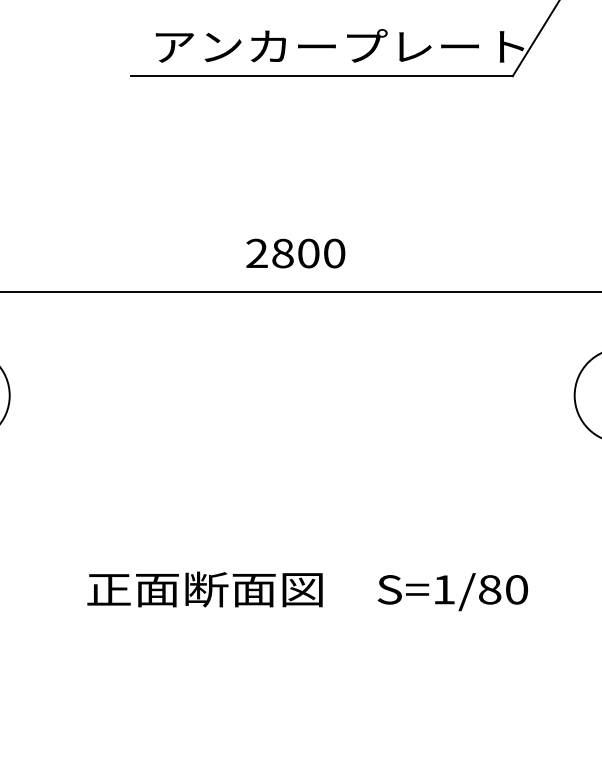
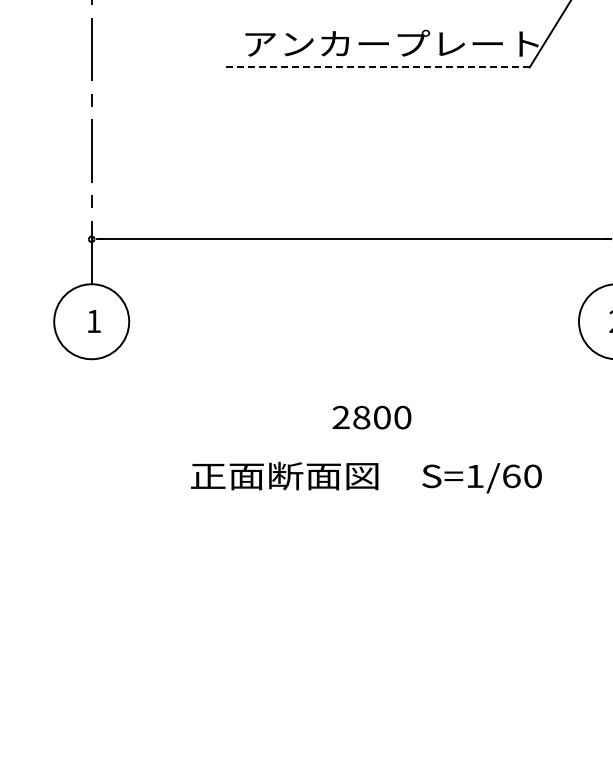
line: (321, 76) -> (377, 67), solid -> dashed
text: (295, 253) -> (371, 417), moved
text: (489, 589) -> (511, 476), S=1/80 -> S=1/60

